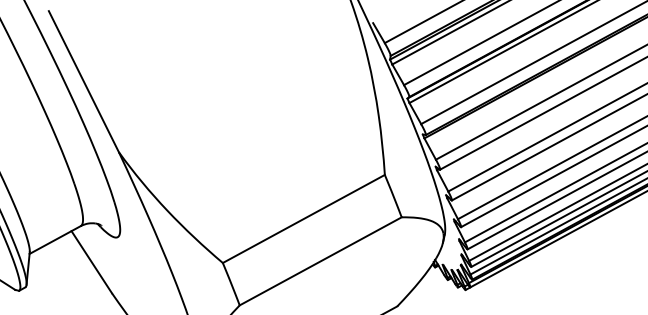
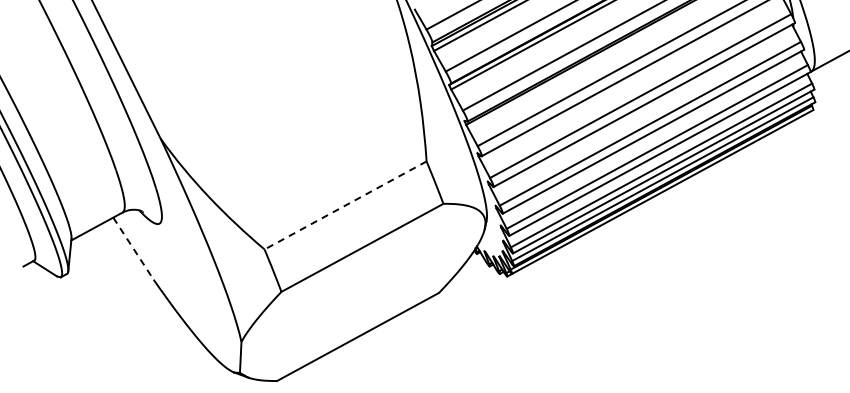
line: (303, 219) -> (345, 205), solid -> dashed
line: (91, 262) -> (133, 248), solid -> dashed

